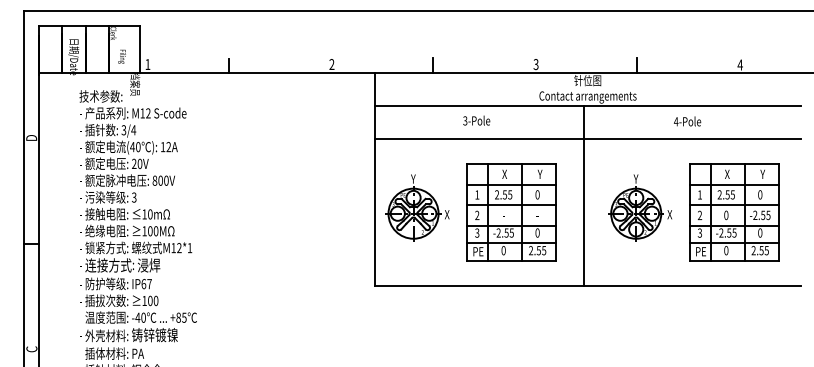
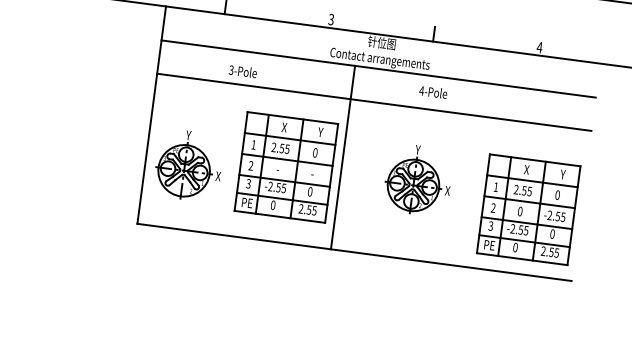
text: (476, 120) -> (242, 71), moved
text: (687, 121) -> (433, 92), moved
line: (583, 195) -> (342, 157), moved
part: (417, 207) -> (189, 164), moved
part: (734, 212) -> (528, 209), moved

